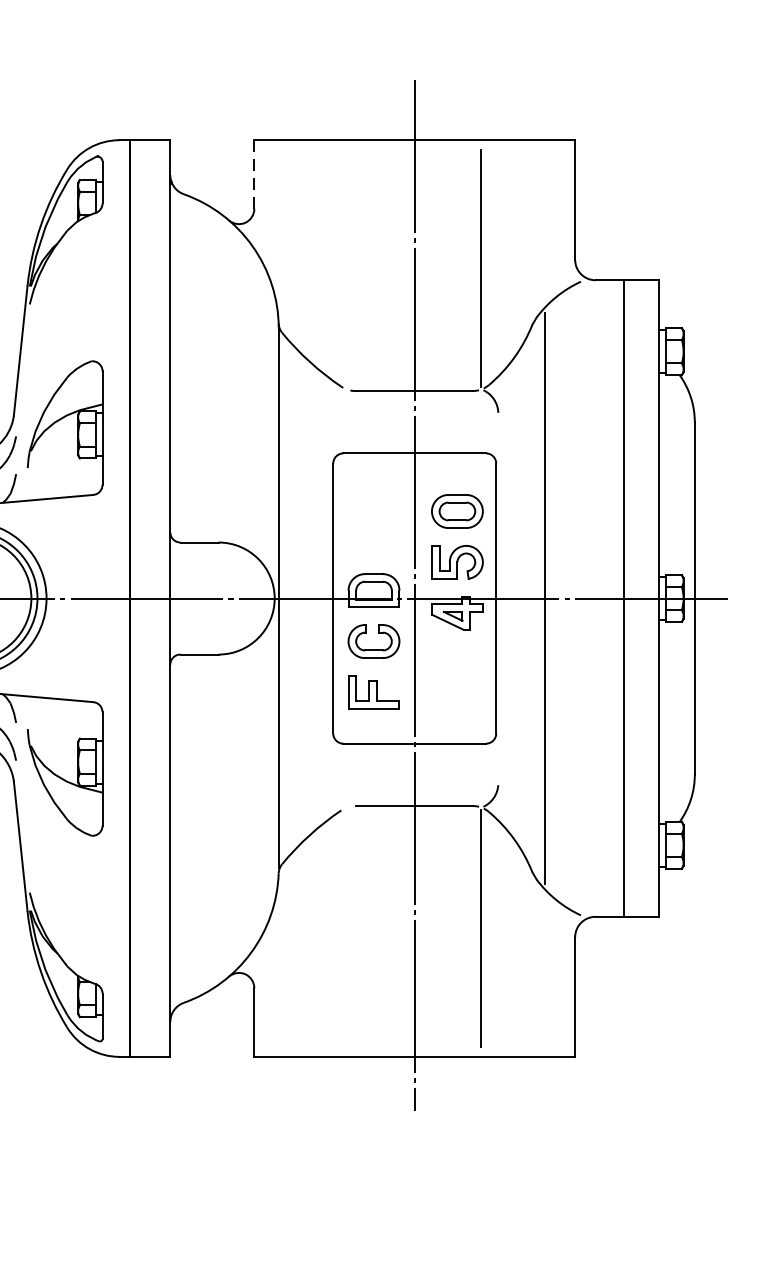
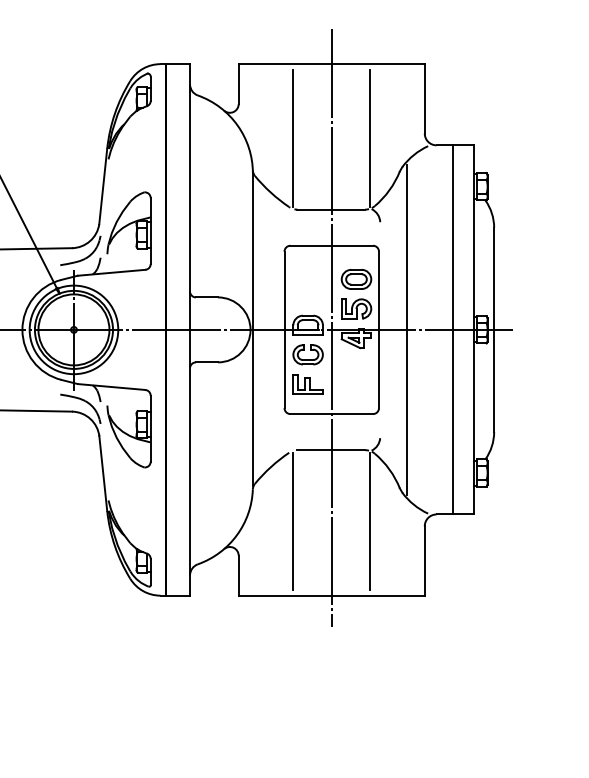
line: (253, 175) -> (238, 84), dashed -> solid
line: (348, 268) -> (293, 138), added
line: (348, 928) -> (293, 521), added

